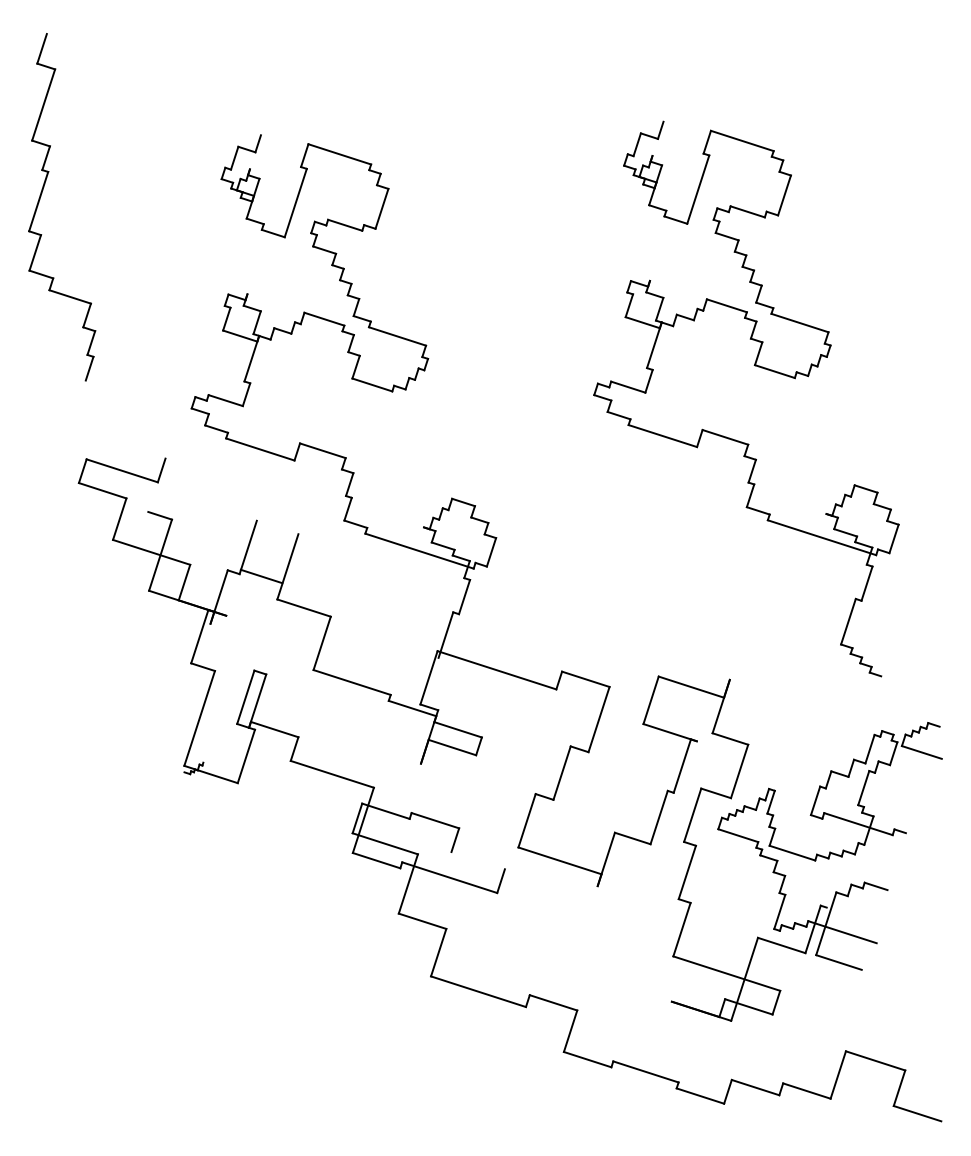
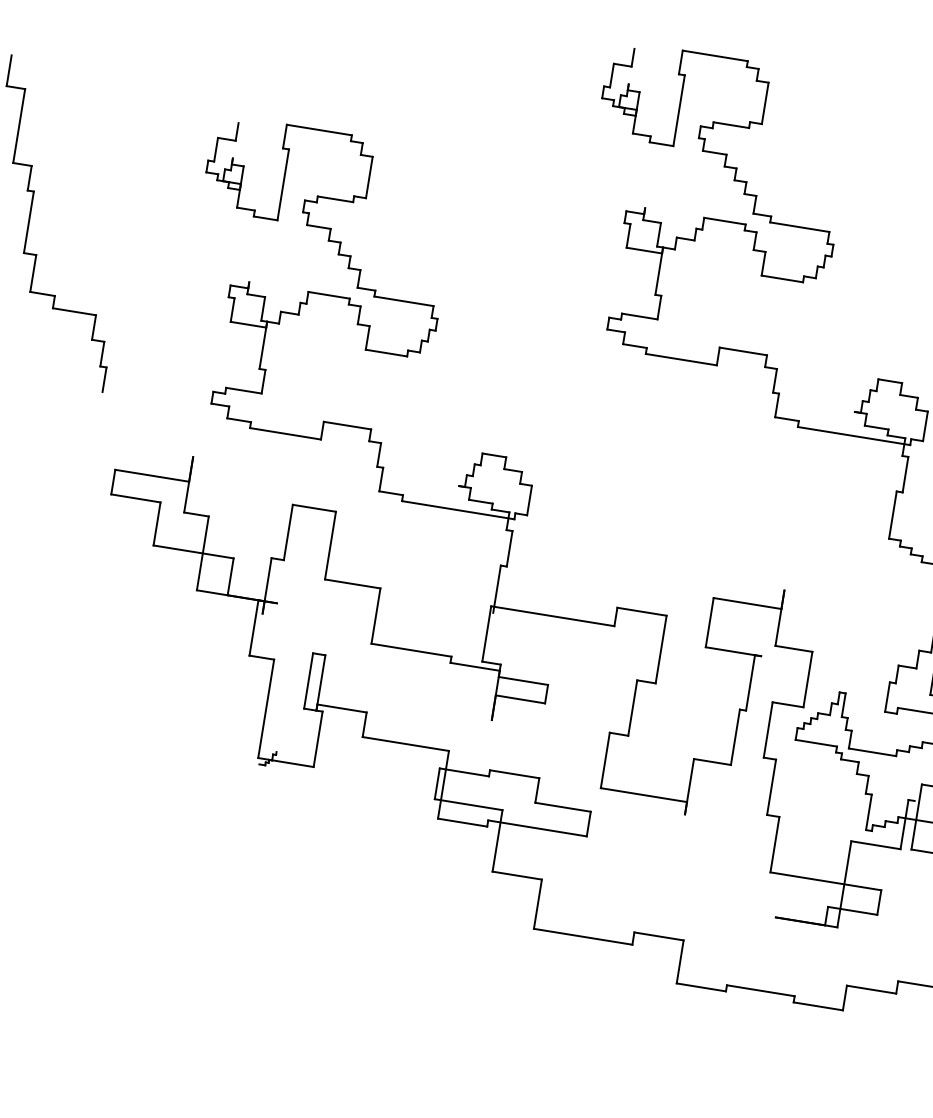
line: (156, 484) -> (188, 484), added
line: (261, 576) -> (314, 508), moved
line: (477, 860) -> (562, 807), added

